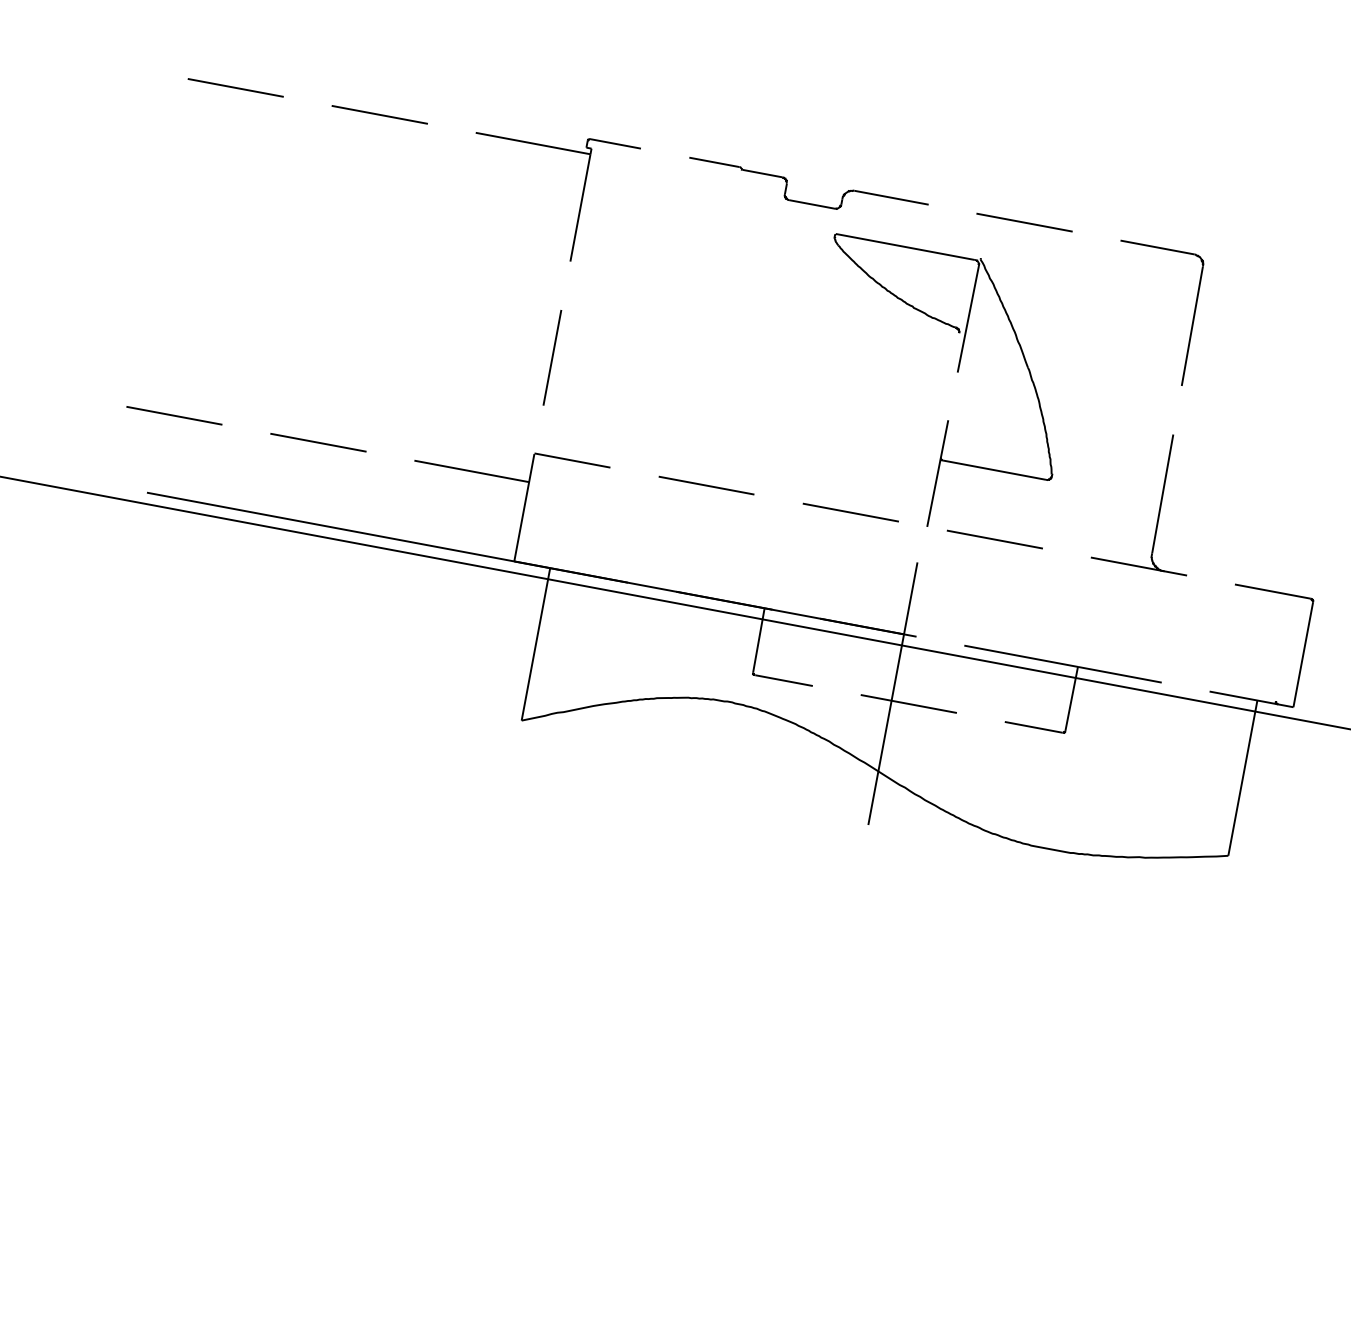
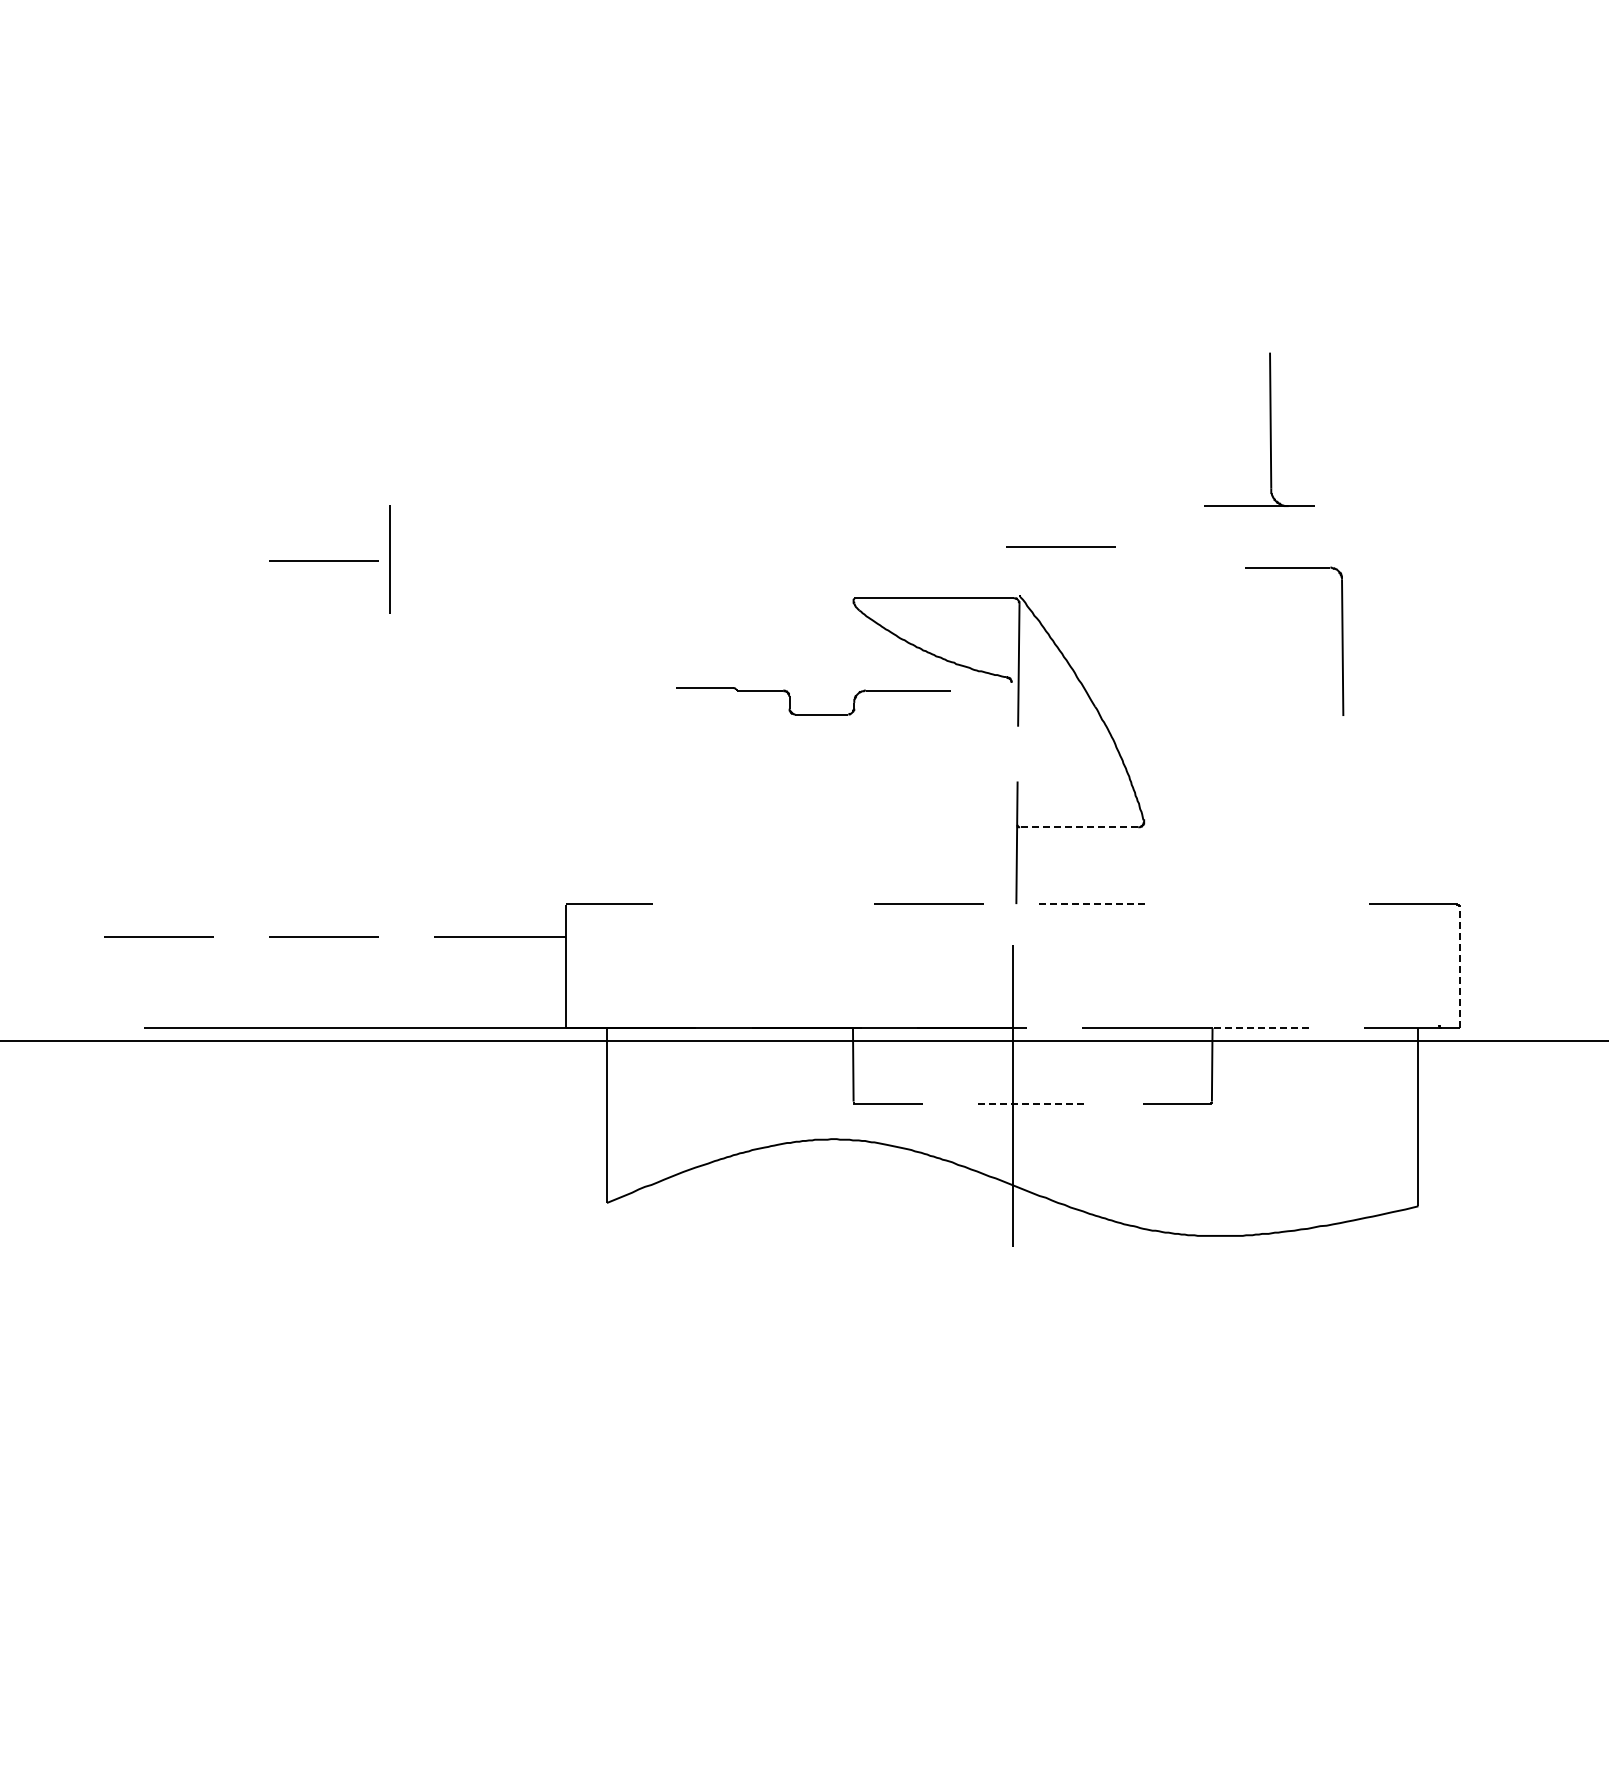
line: (235, 87) -> (158, 560), removed
part: (581, 200) -> (565, 613), removed
part: (804, 203) -> (813, 714), moved
part: (1192, 319) -> (1341, 640), moved
line: (552, 357) -> (389, 559), moved
line: (993, 470) -> (1078, 827), solid -> dashed
line: (706, 484) -> (762, 903), removed
part: (1160, 501) -> (1269, 429), moved
line: (995, 539) -> (1094, 904), solid -> dashed
line: (1303, 654) -> (1459, 967), solid -> dashed
line: (1119, 675) -> (1260, 1028), solid -> dashed
line: (909, 704) -> (1033, 1104), solid -> dashed

